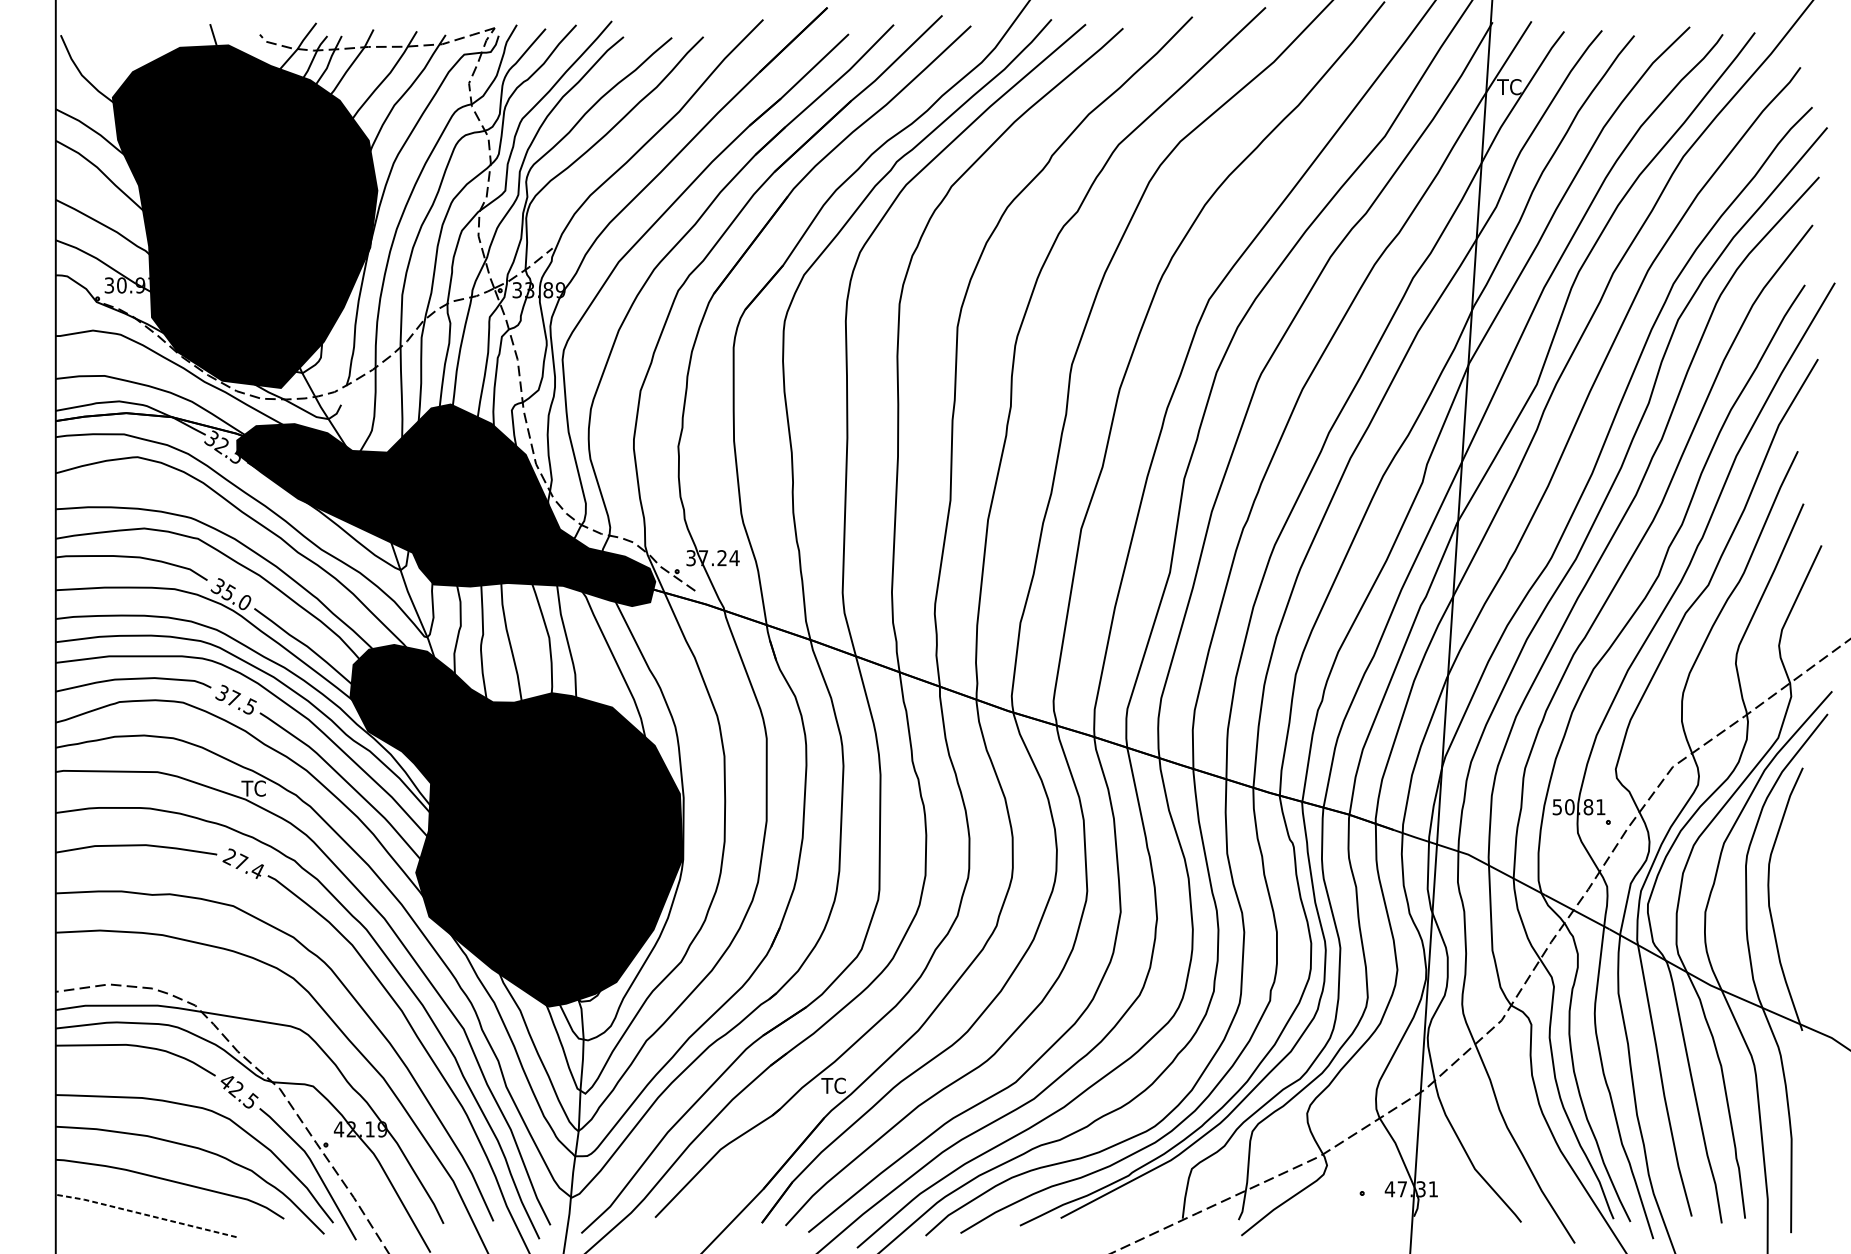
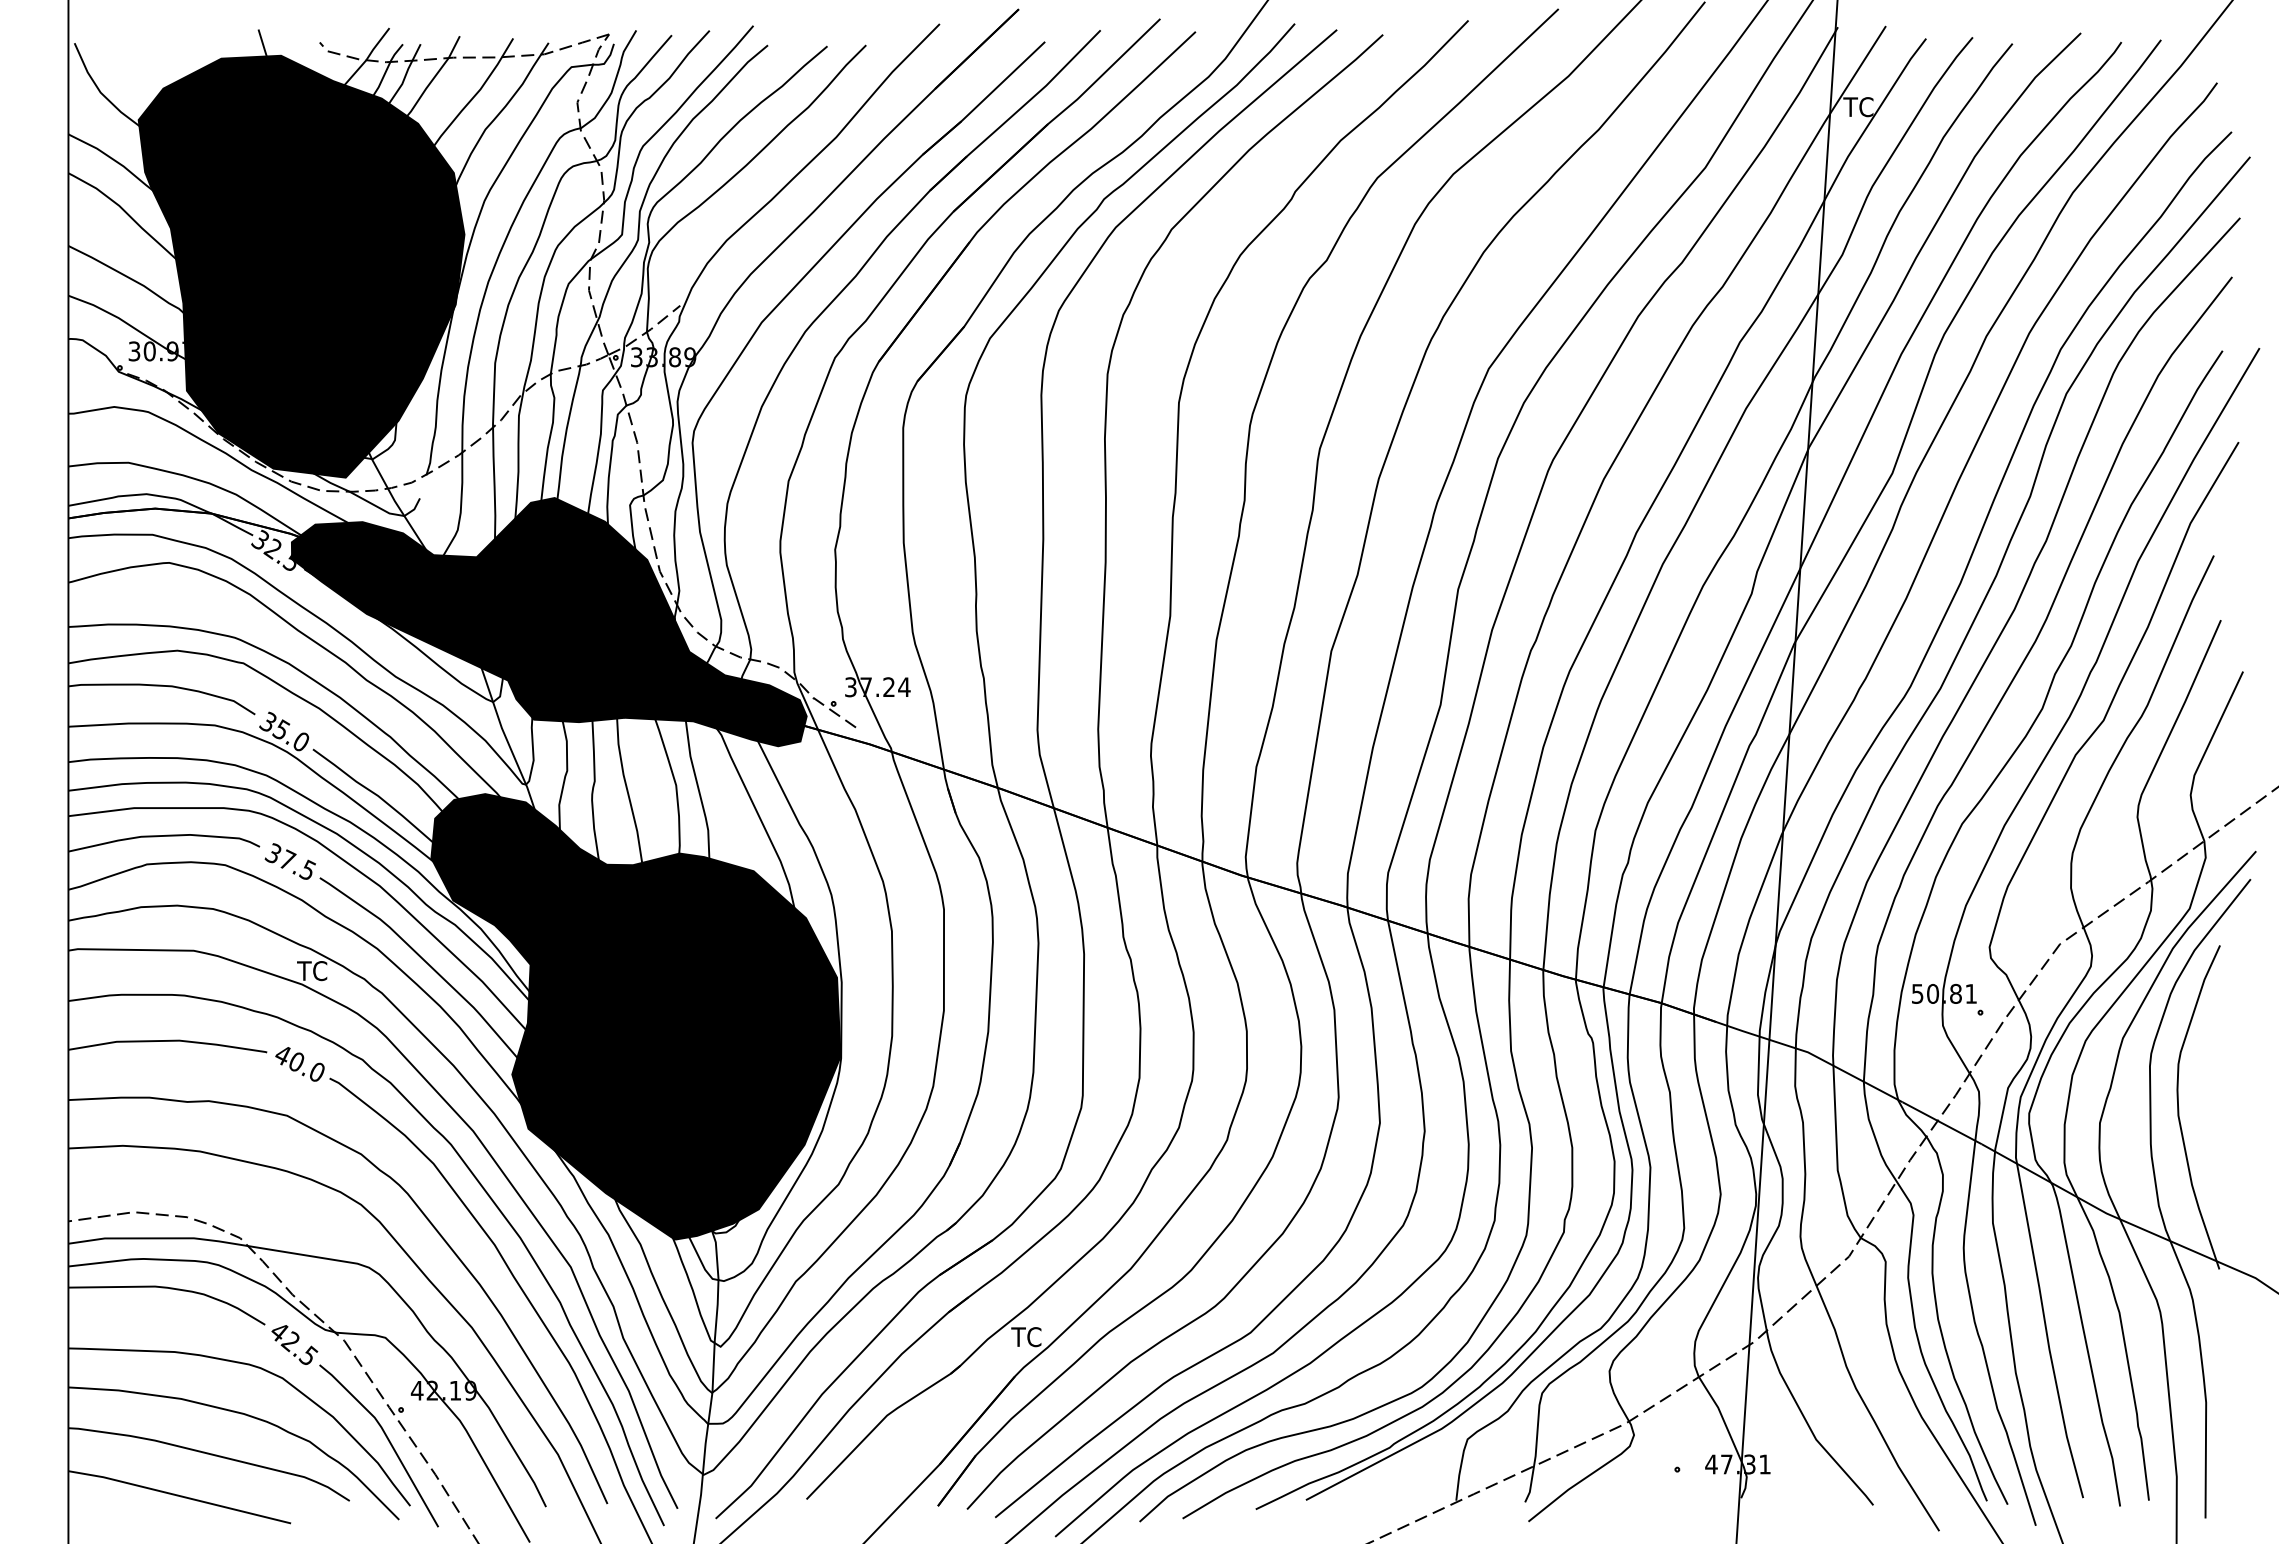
text: (242, 863) -> (298, 1063), 27.4 -> 40.0
line: (145, 1214) -> (178, 1495), dashed -> solid

